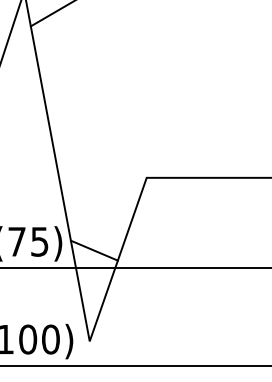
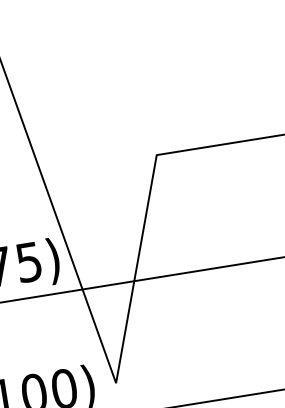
line: (93, 250) -> (101, 262), removed

